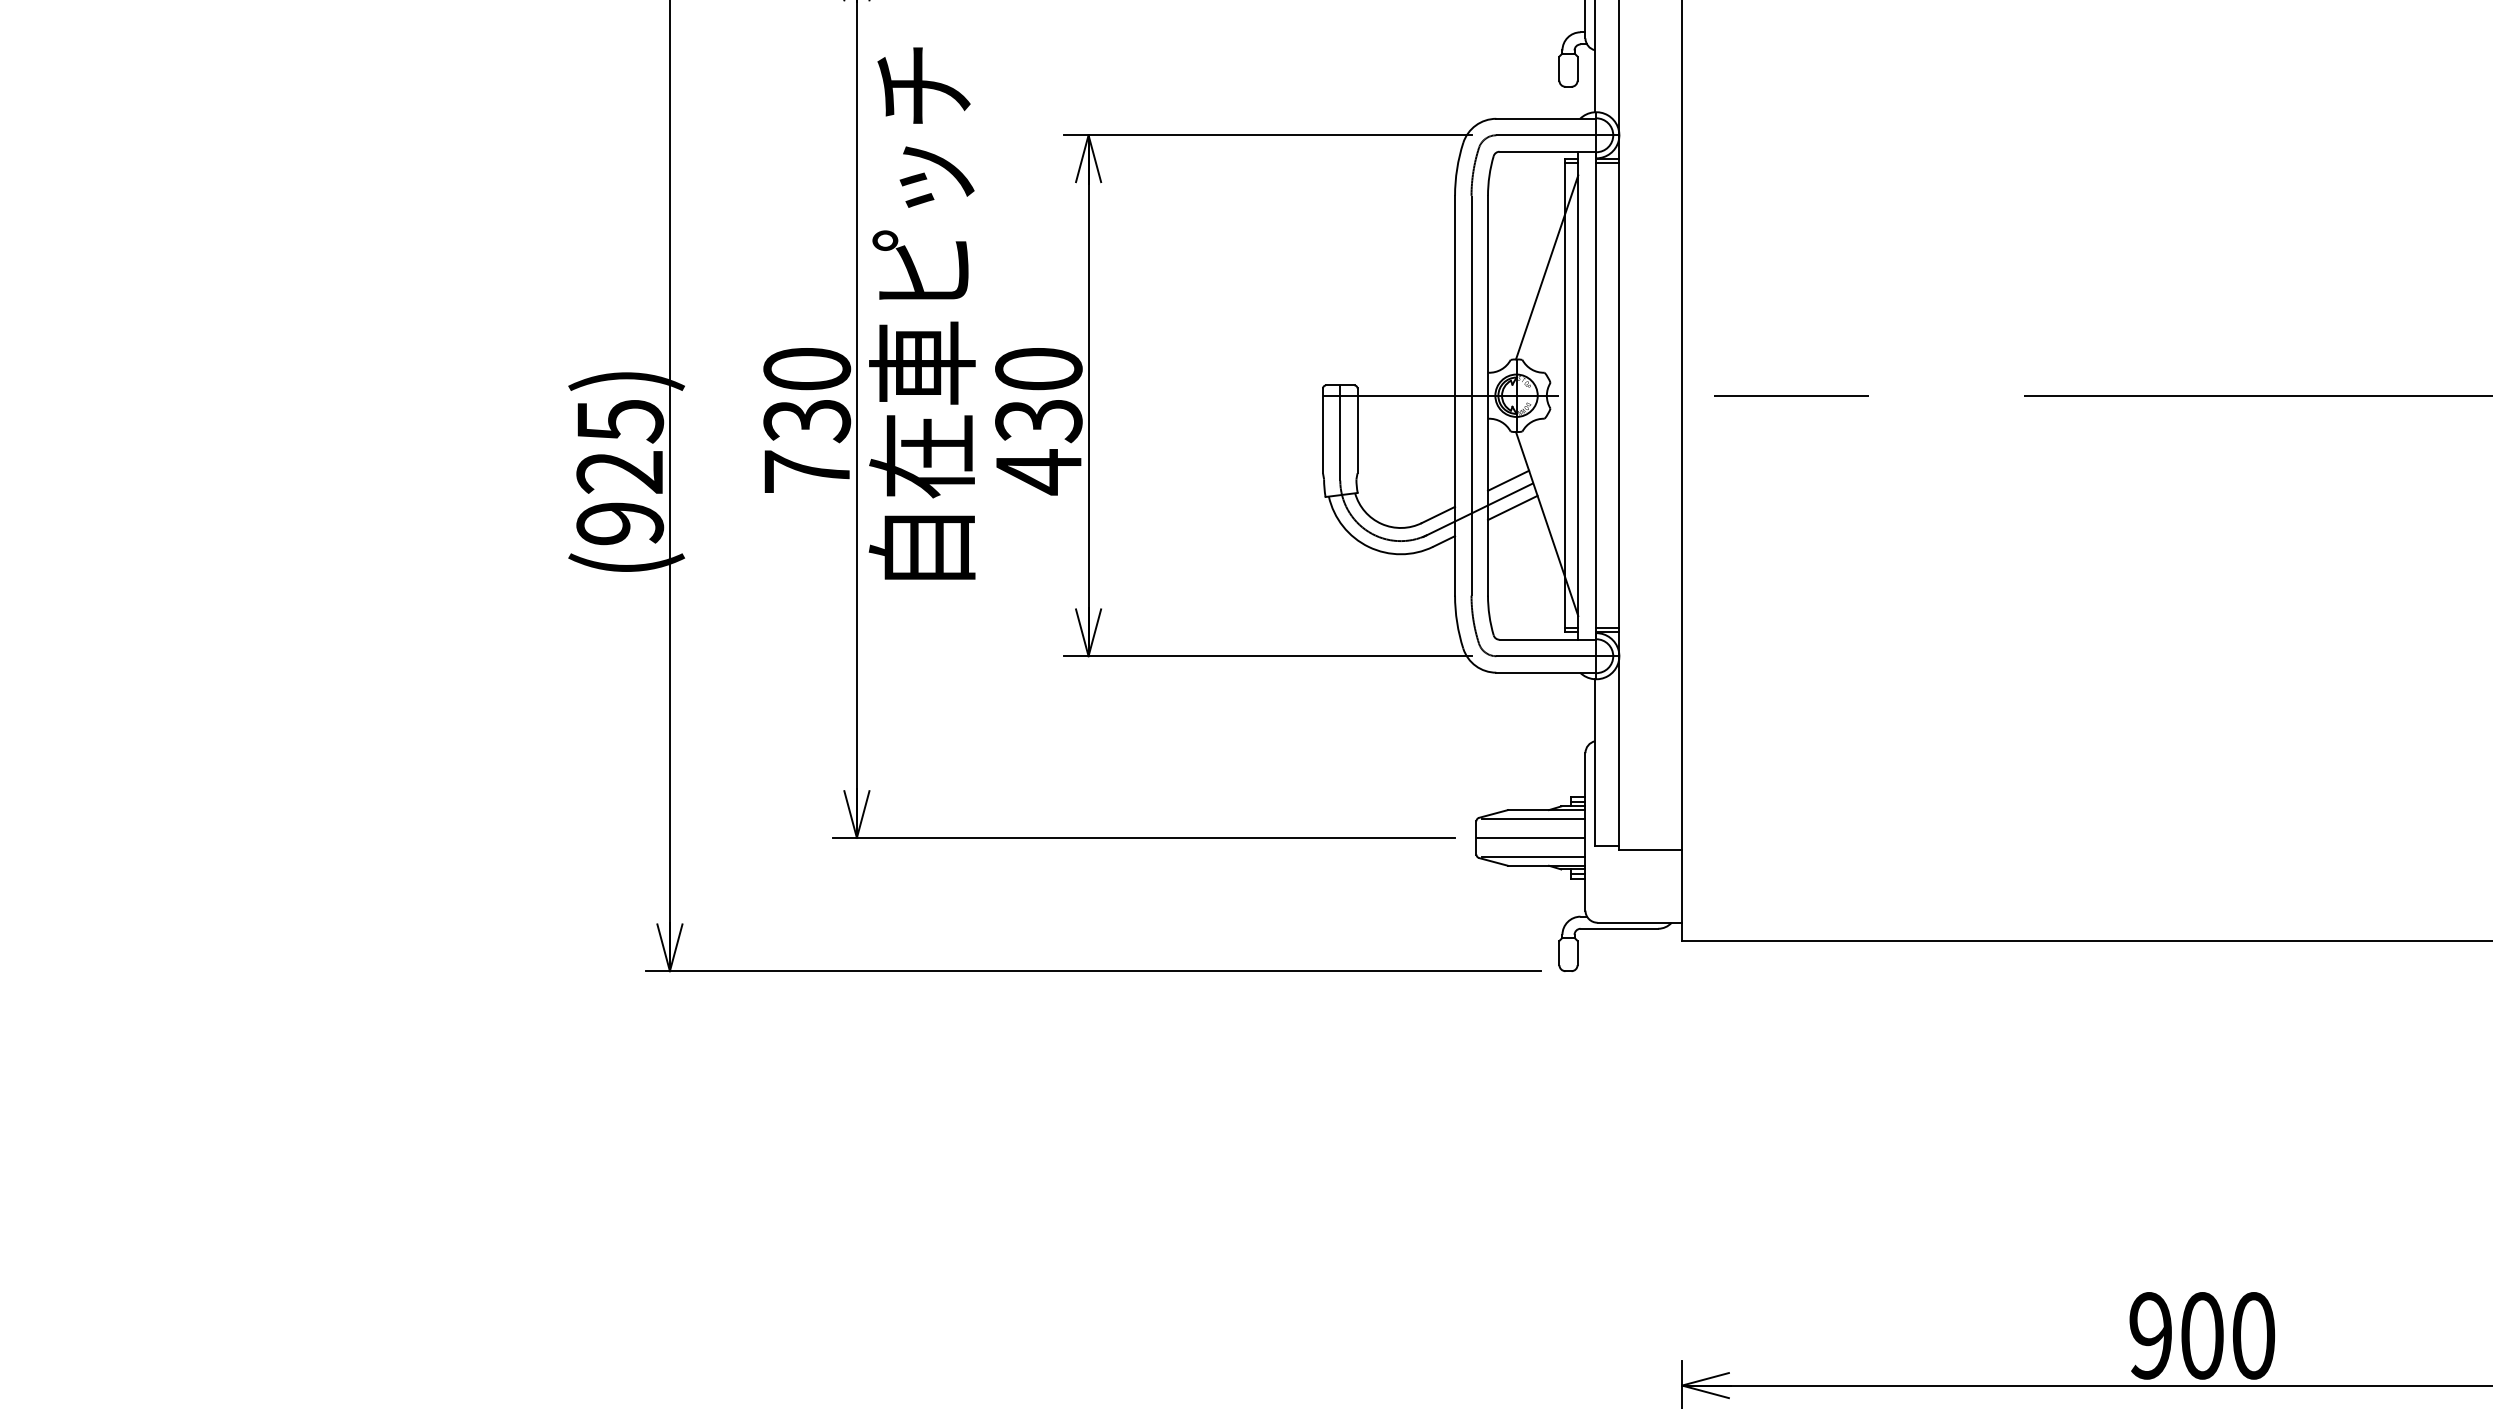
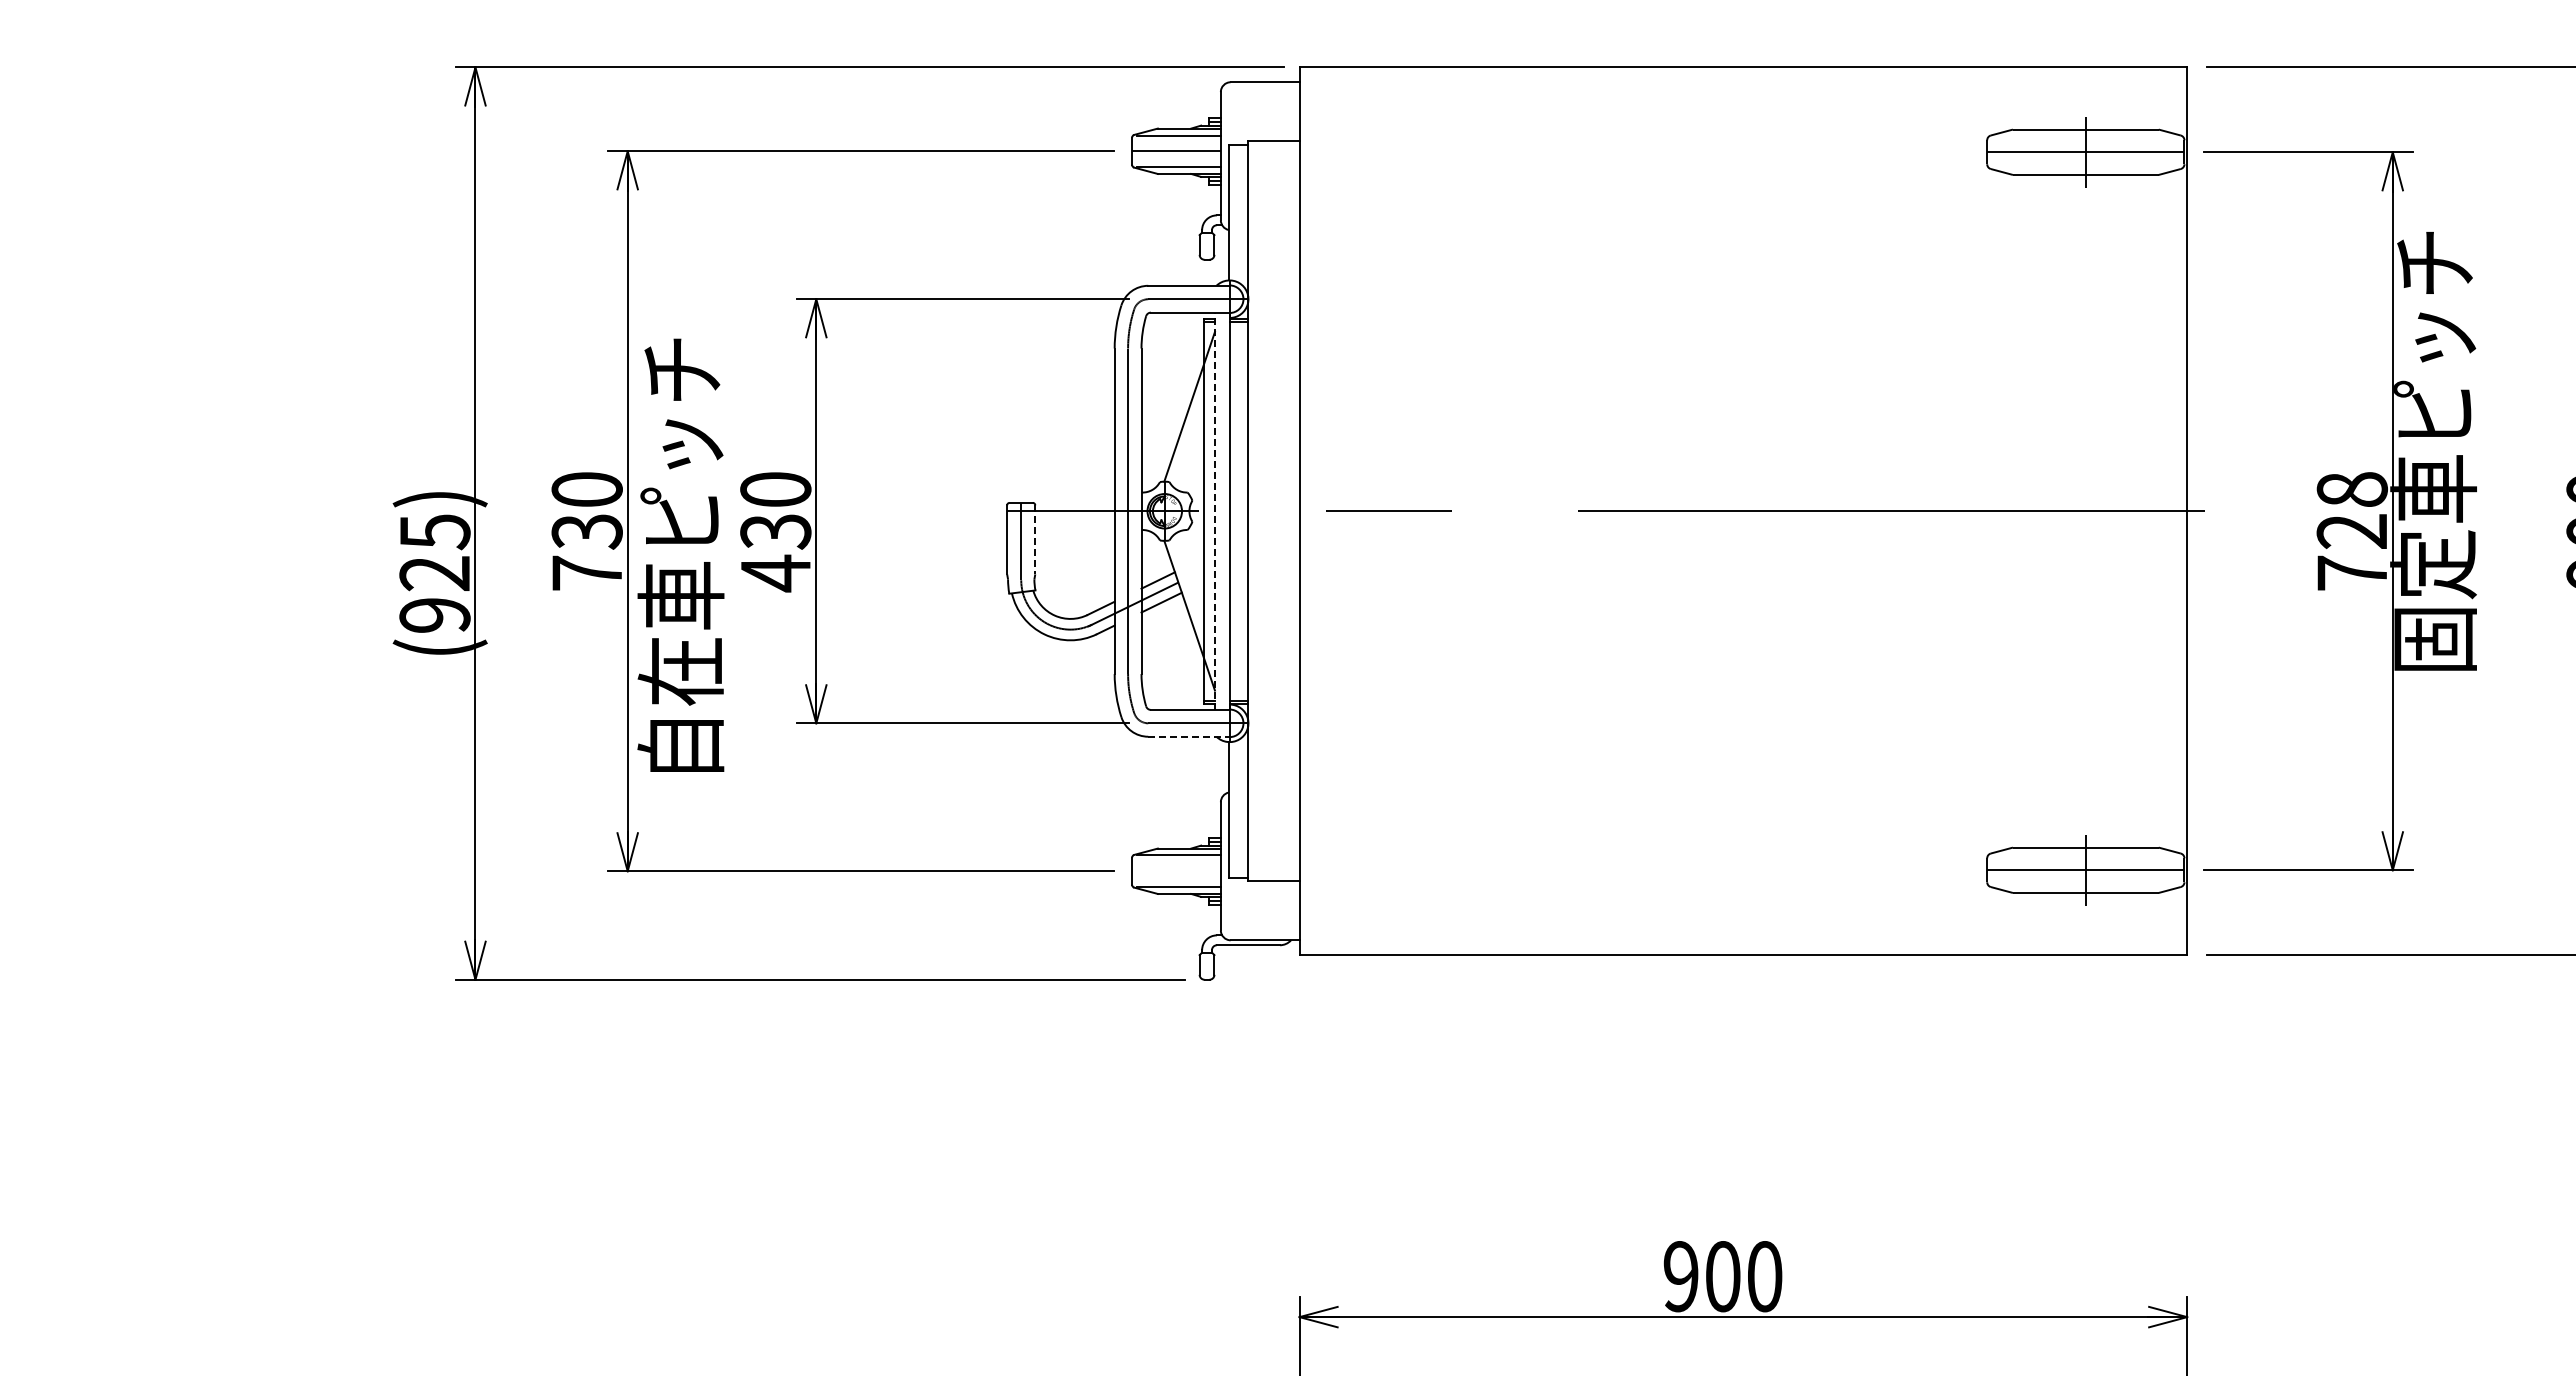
text: (921, 312) -> (680, 554), moved
line: (1577, 394) -> (1214, 510), solid -> dashed
line: (1357, 430) -> (1035, 539), solid -> dashed
line: (1545, 672) -> (1188, 736), solid -> dashed
line: (1530, 838) -> (1176, 871), removed

